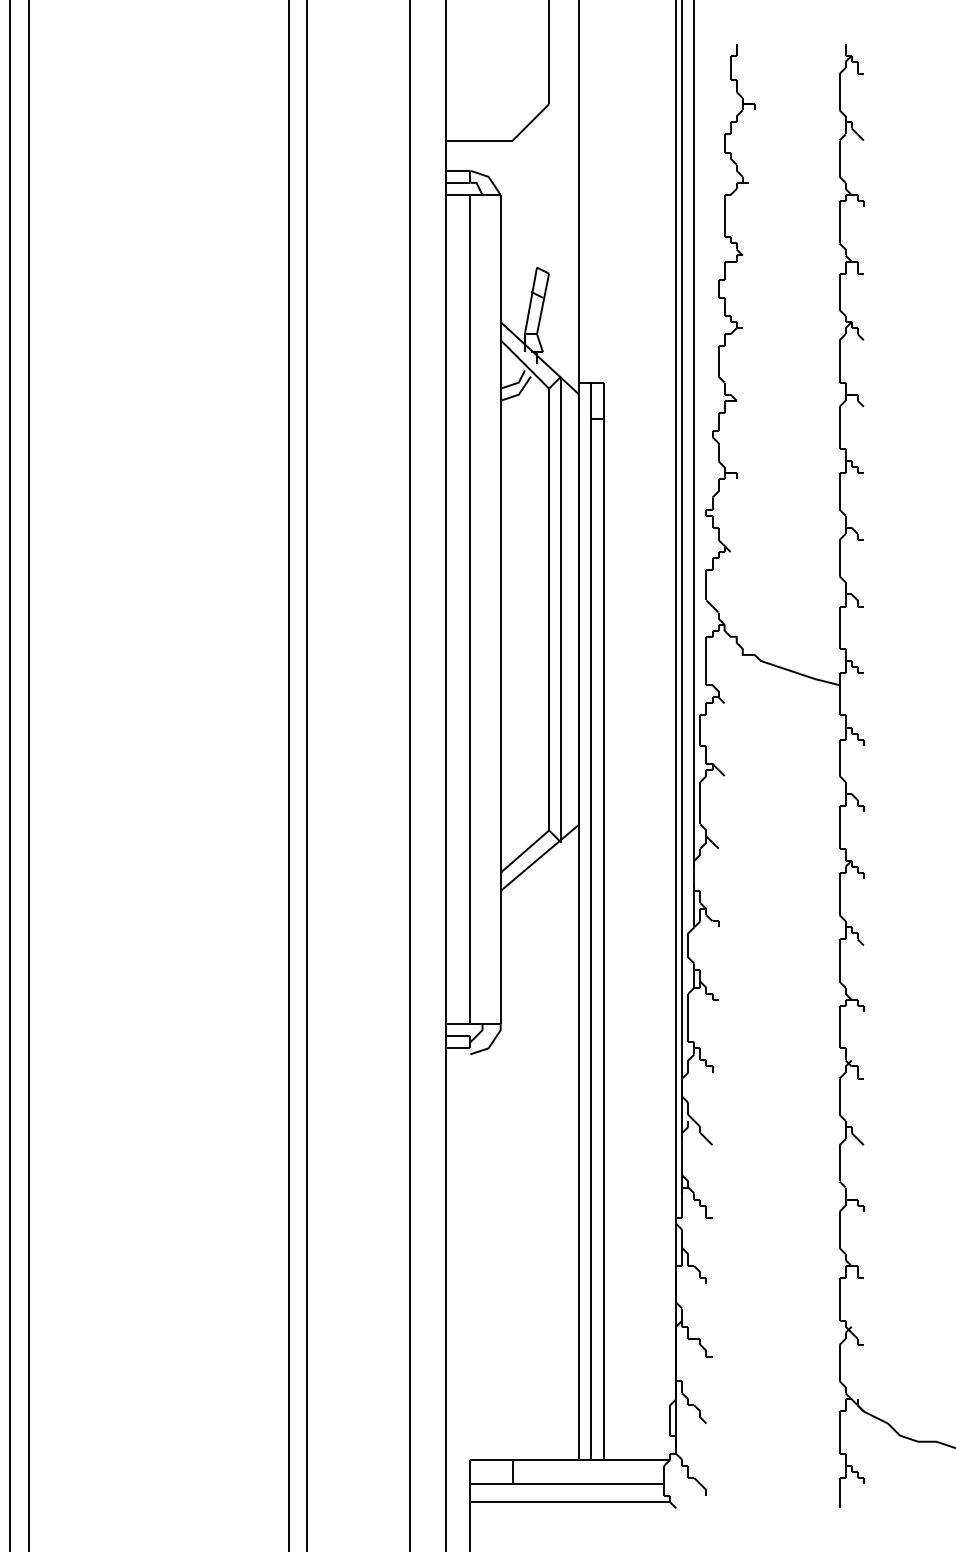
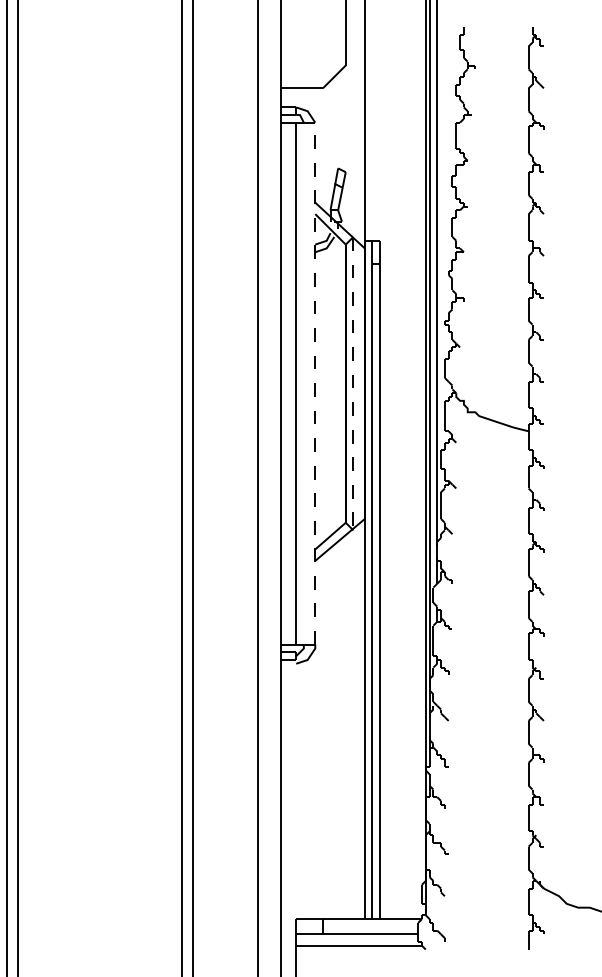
line: (501, 609) -> (315, 383), solid -> dashed
line: (561, 609) -> (353, 383), solid -> dashed

